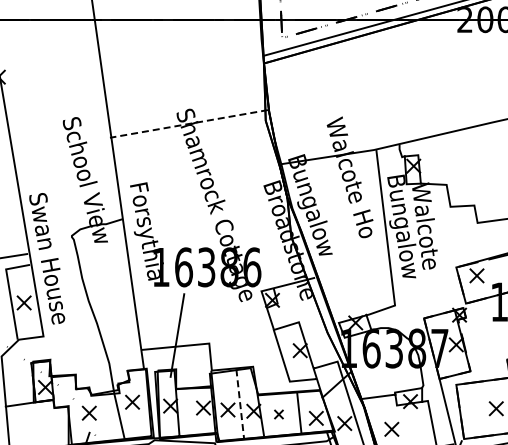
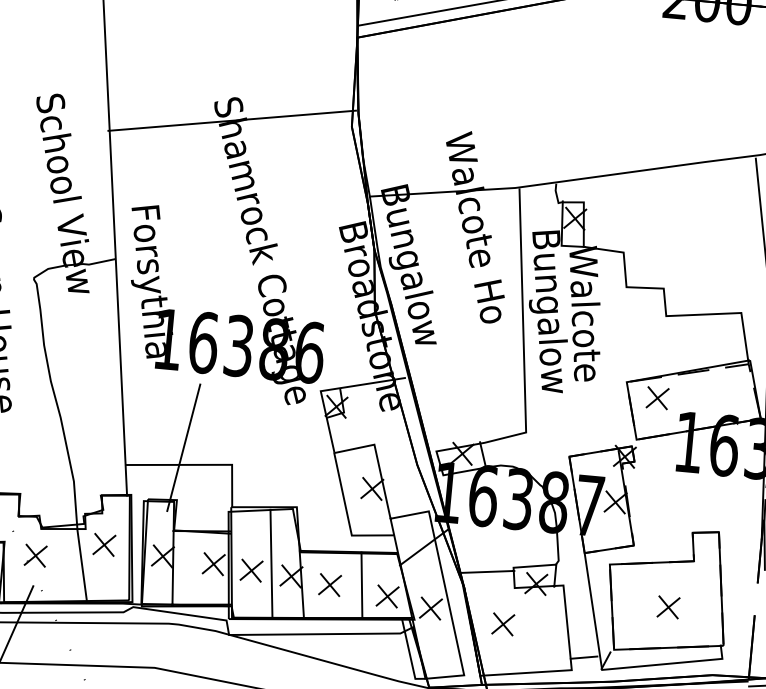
line: (188, 124) -> (231, 121), dashed -> solid
line: (240, 404) -> (271, 563), dashed -> solid
part: (278, 414) -> (329, 584), size x1.67

